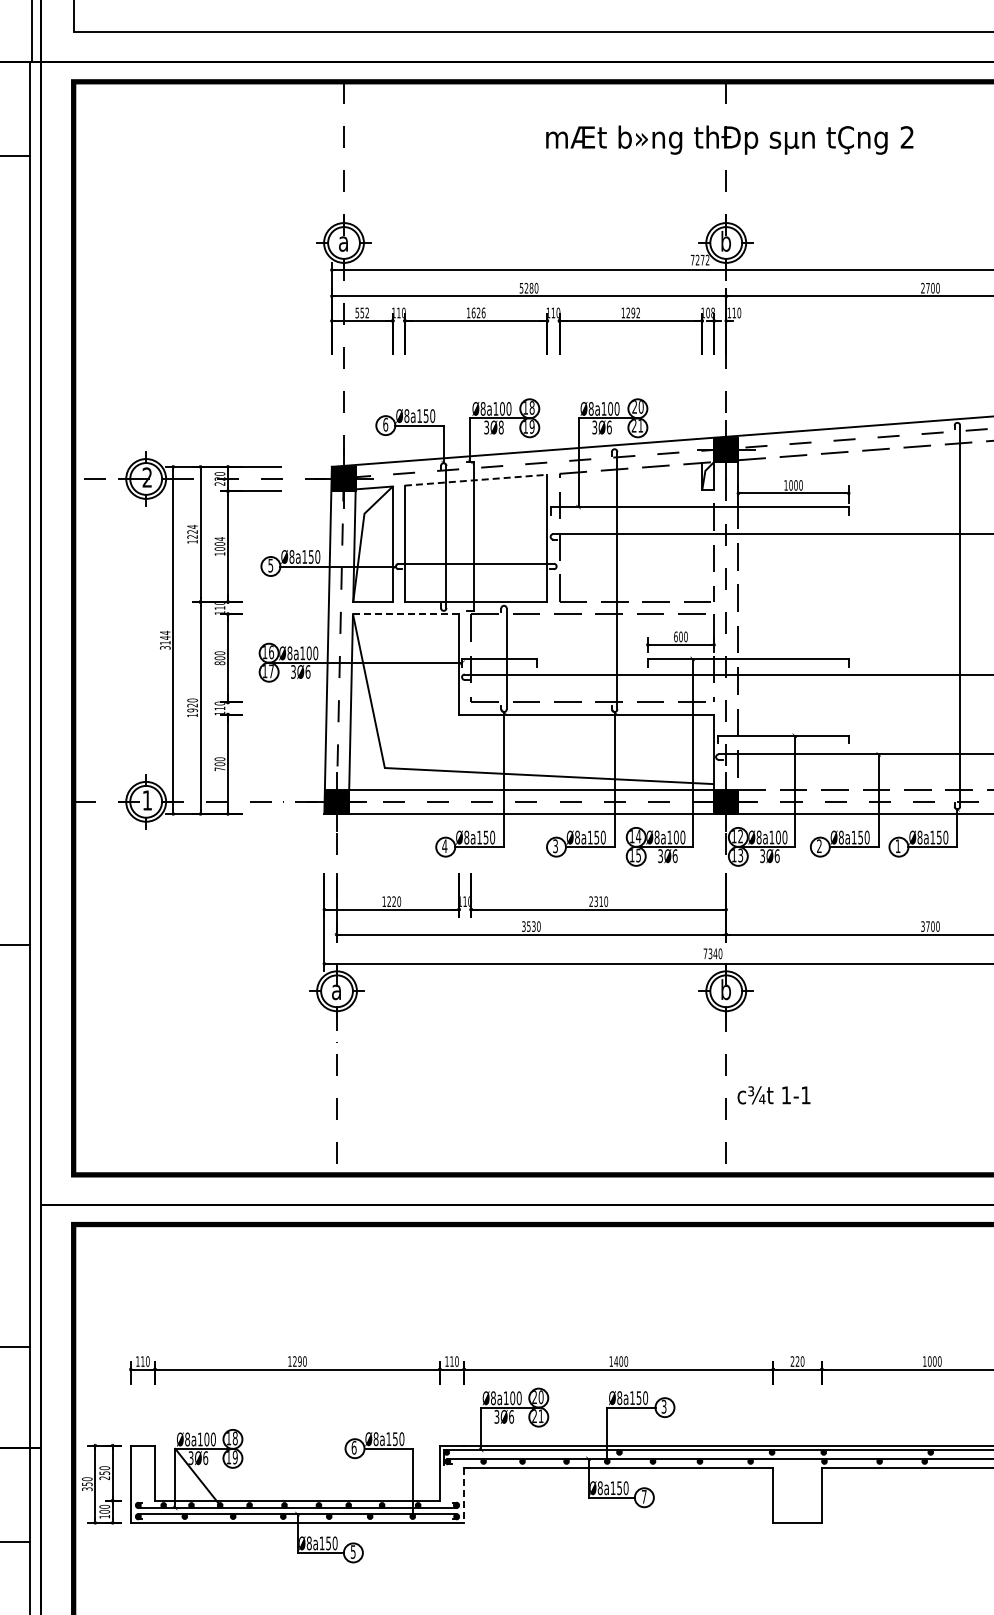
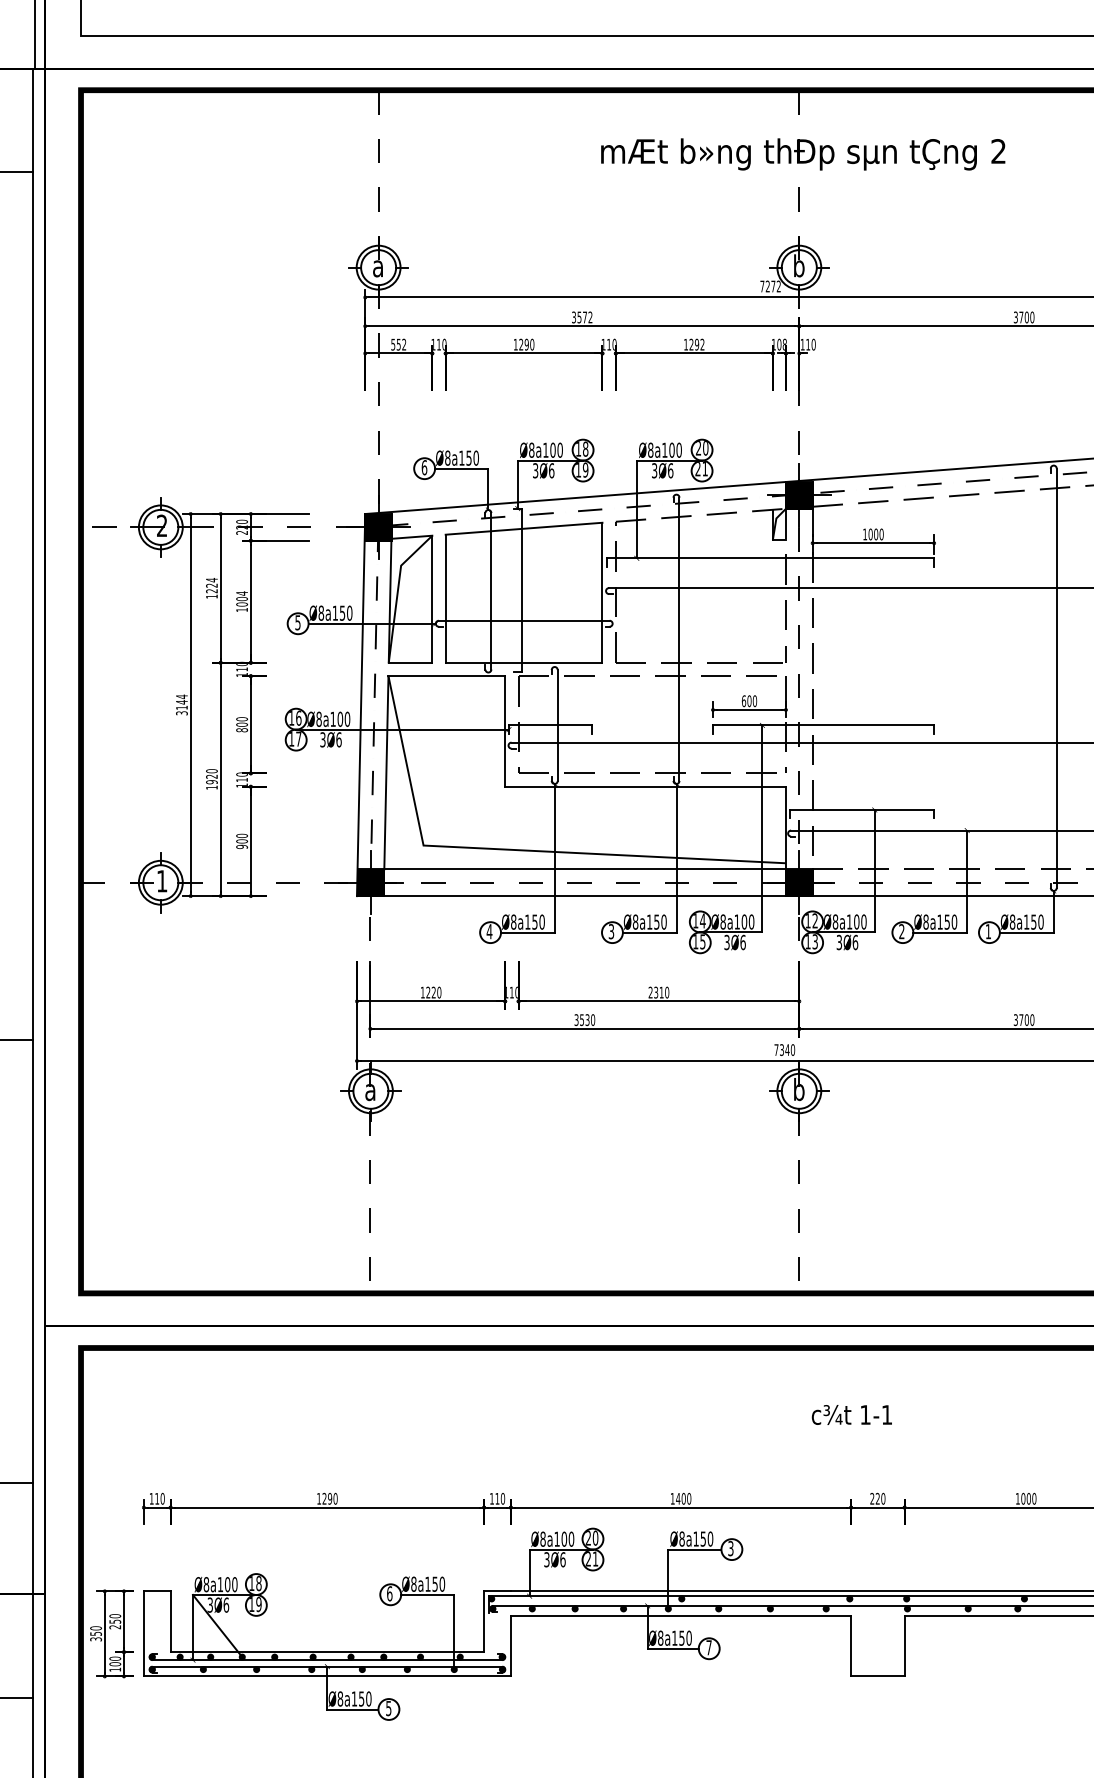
text: (529, 287) -> (582, 316), 5280 -> 3572
text: (922, 288) -> (1015, 317), 2700 -> 3700
text: (478, 312) -> (526, 344), 1626 -> 1290
text: (500, 427) -> (550, 470), 3Ø8 -> 3Ø6
line: (476, 480) -> (524, 529), dashed -> solid
line: (406, 614) -> (447, 676), dashed -> solid
text: (219, 769) -> (241, 847), 700 -> 900
text: (773, 1095) -> (851, 1415), moved
line: (464, 1495) -> (511, 1646), dashed -> solid

